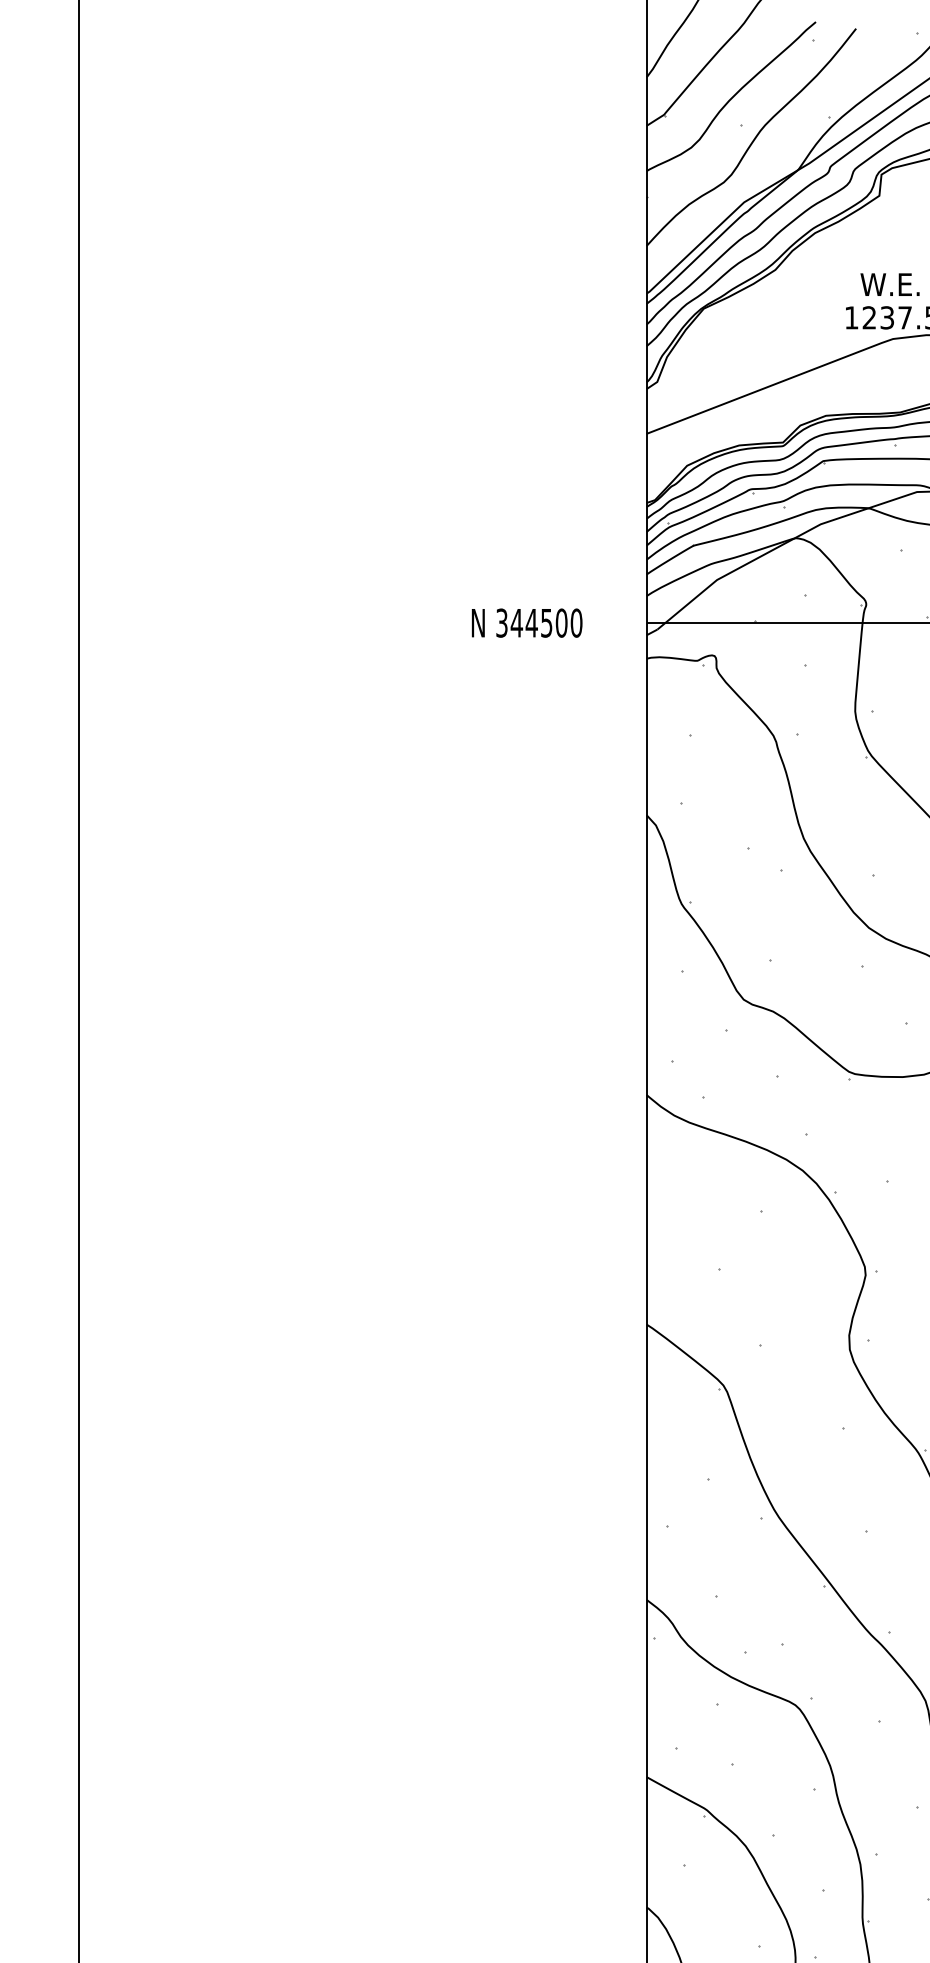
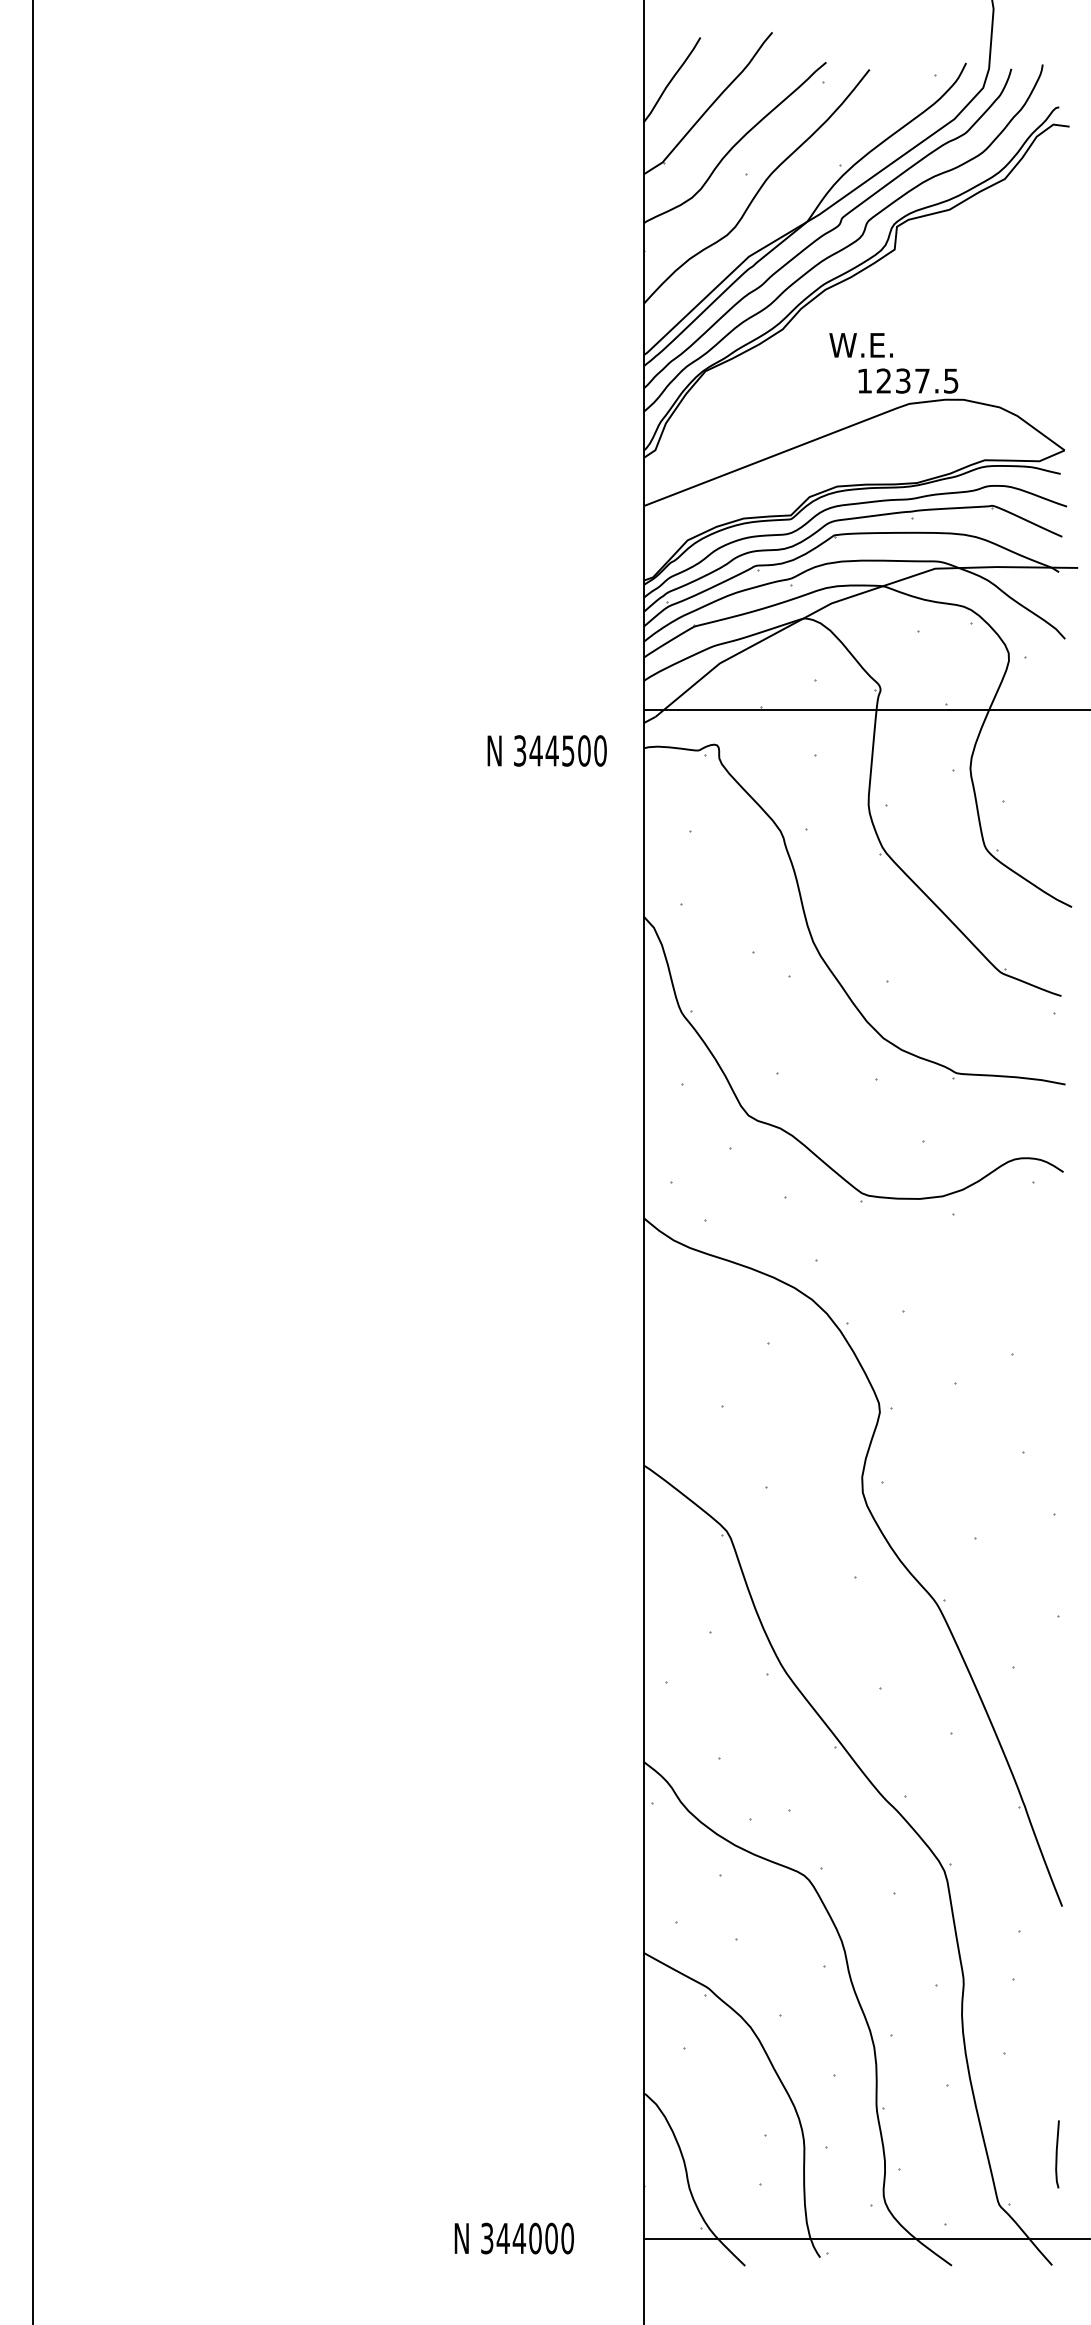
text: (889, 284) -> (860, 345), moved
text: (526, 622) -> (546, 750), moved

